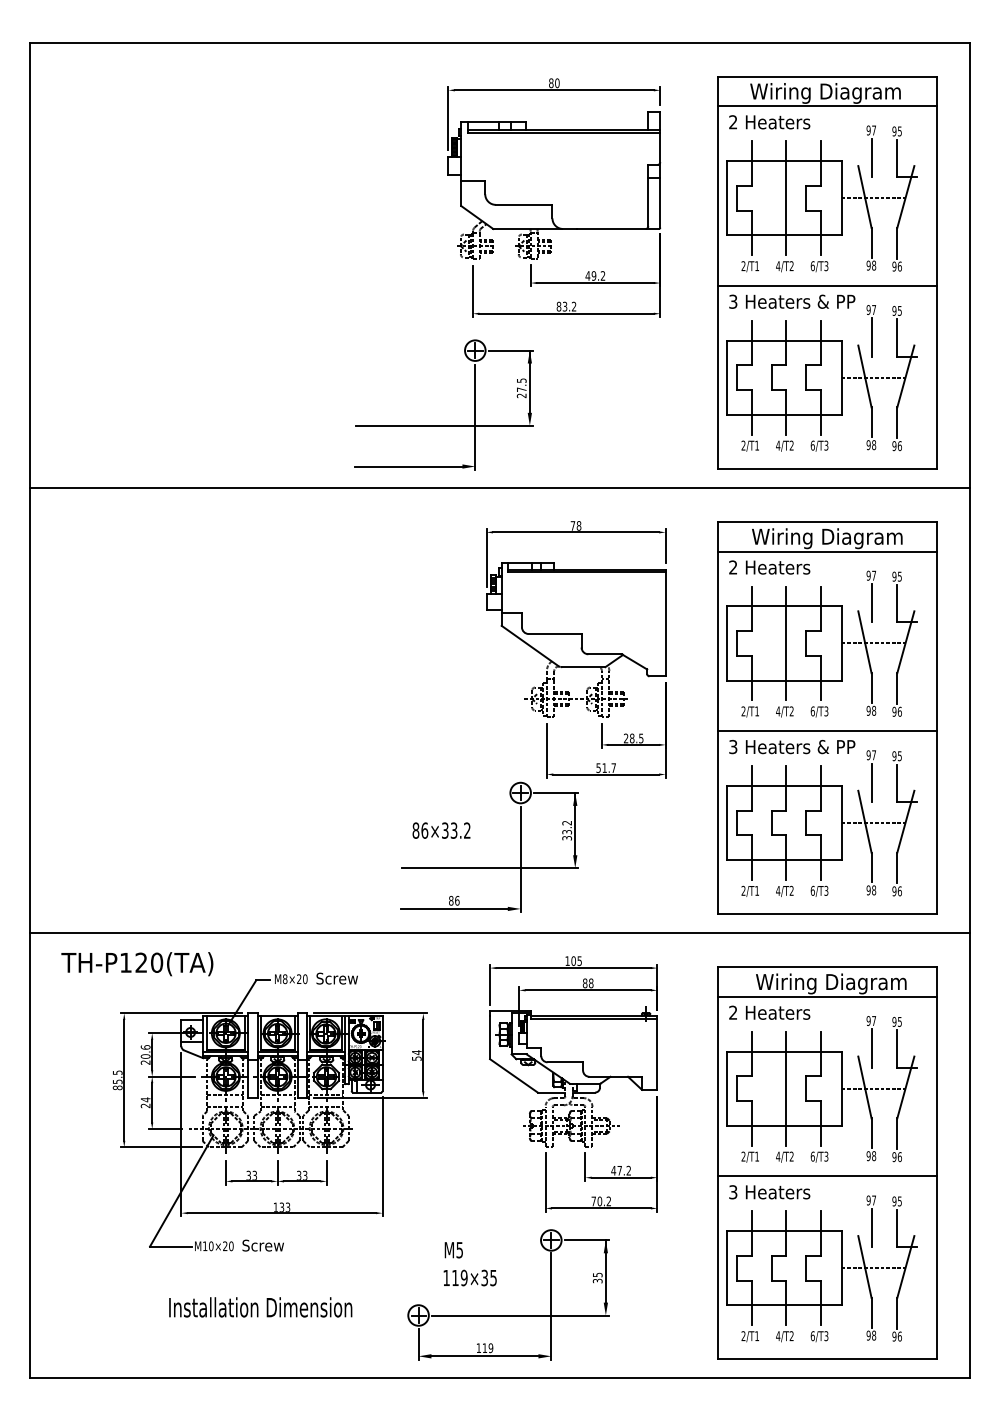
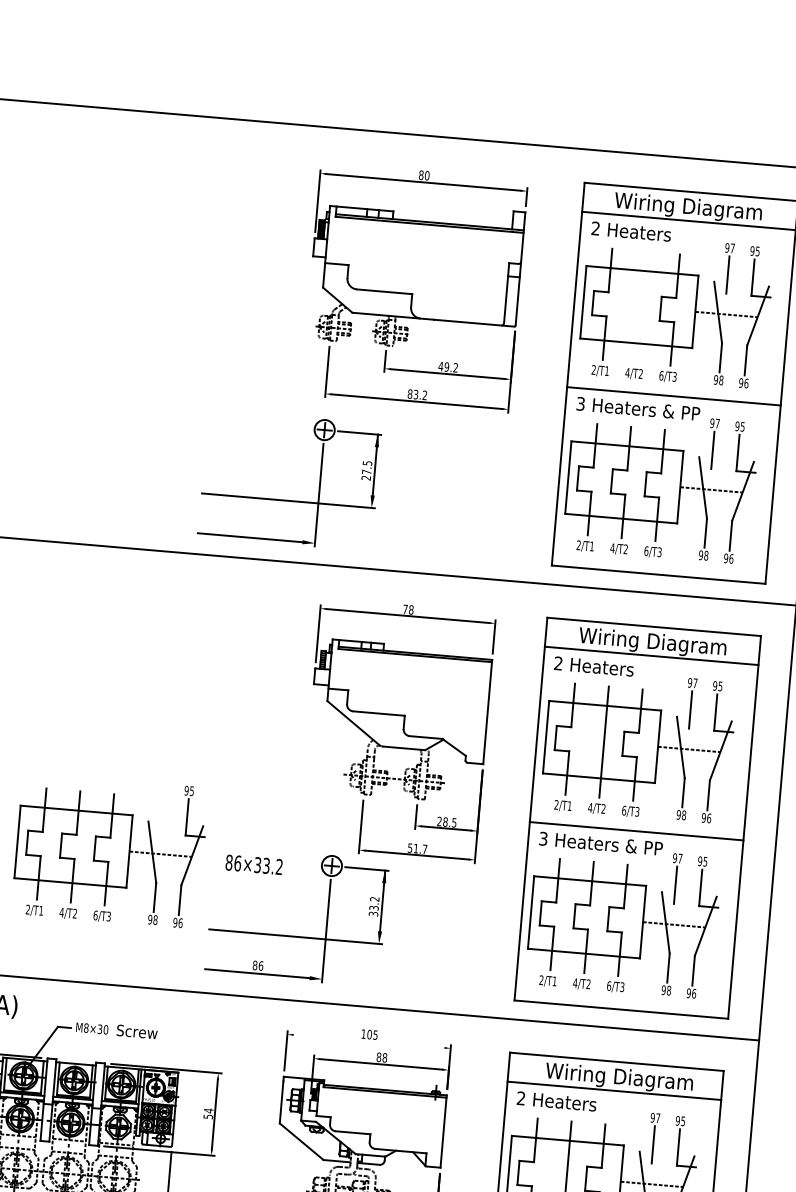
line: (786, 198) -> (641, 307), removed
part: (293, 796) -> (109, 850), added
text: (441, 830) -> (254, 864), moved
line: (573, 968) -> (368, 1041), removed
text: (299, 979) -> (100, 1029), M8×20 -> M8×30

